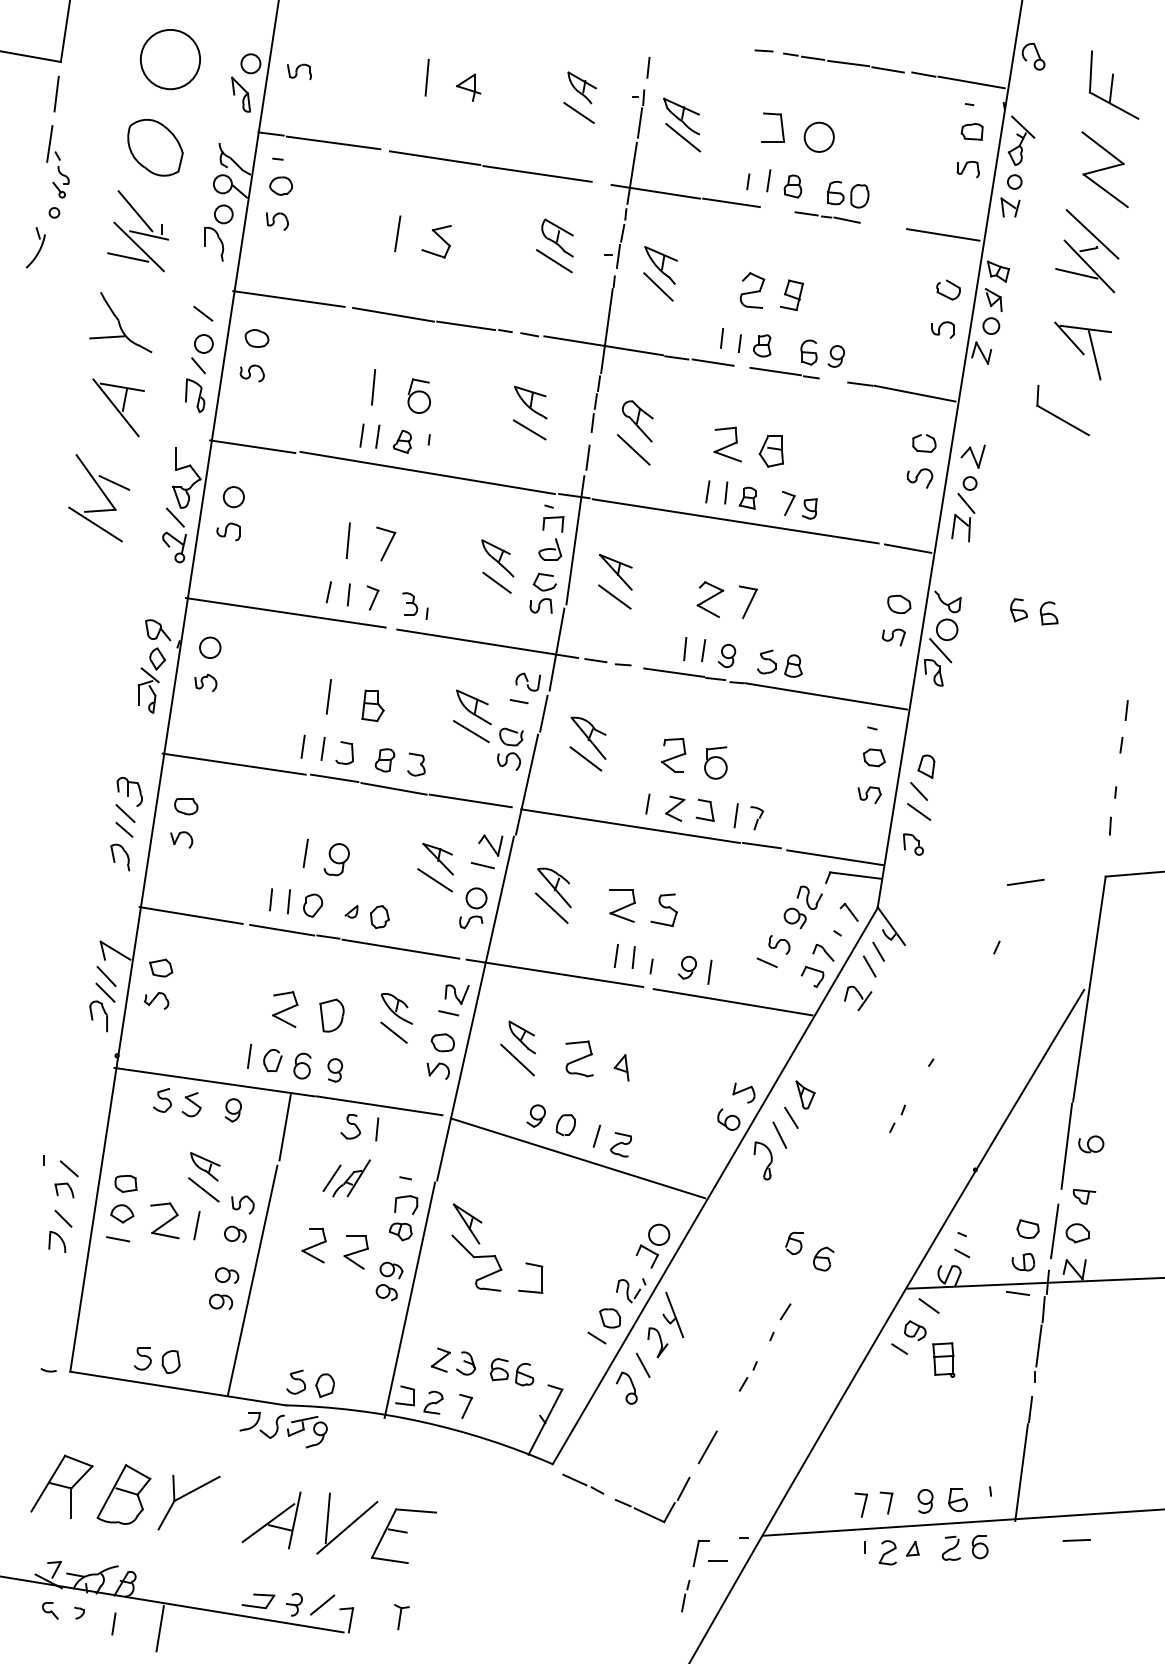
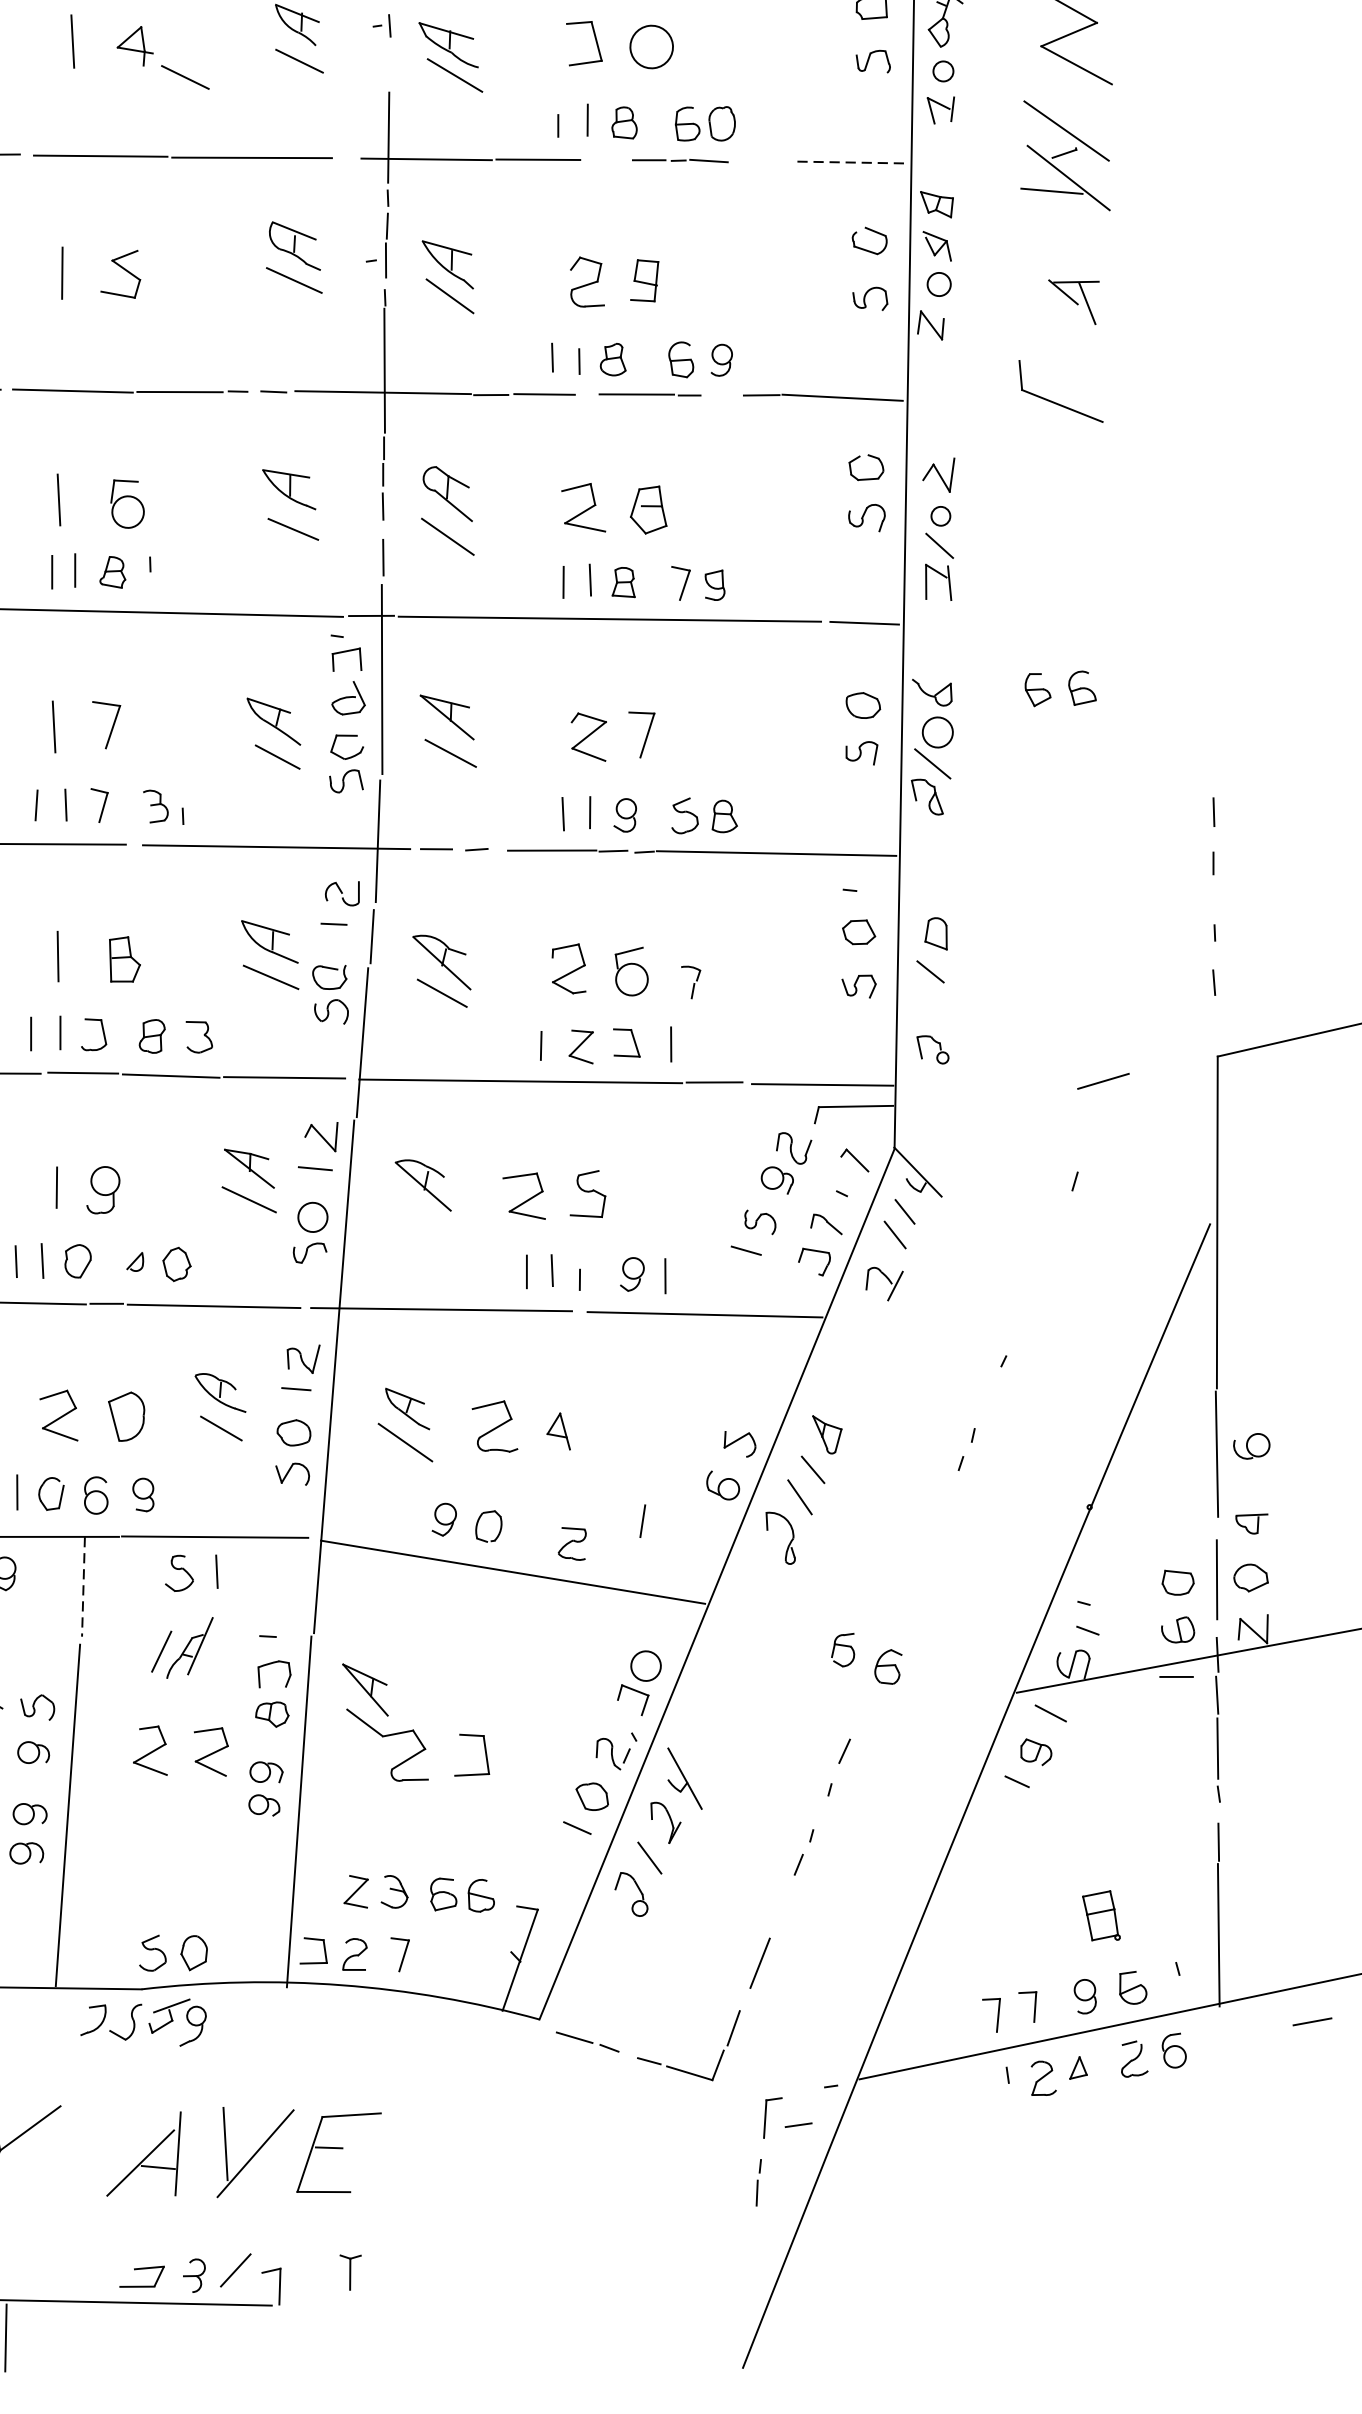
line: (499, 112) -> (184, 76), added
line: (639, 122) -> (388, 62), removed
line: (943, 234) -> (851, 161), solid -> dashed
part: (1082, 350) -> (1075, 300), size x0.6
line: (919, 811) -> (935, 1000), removed
part: (756, 818) -> (692, 982), moved
line: (551, 907) -> (423, 1215), removed
line: (285, 1127) -> (83, 1587), solid -> dashed
line: (596, 1135) -> (642, 1520), moved
part: (943, 1359) -> (1100, 1916), moved

